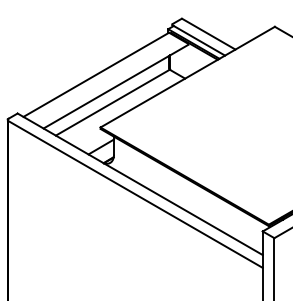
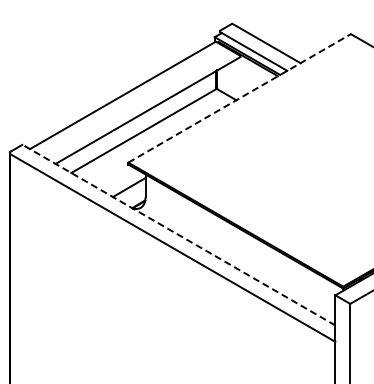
line: (188, 77) -> (240, 98), solid -> dashed
line: (140, 184) -> (179, 235), solid -> dashed

